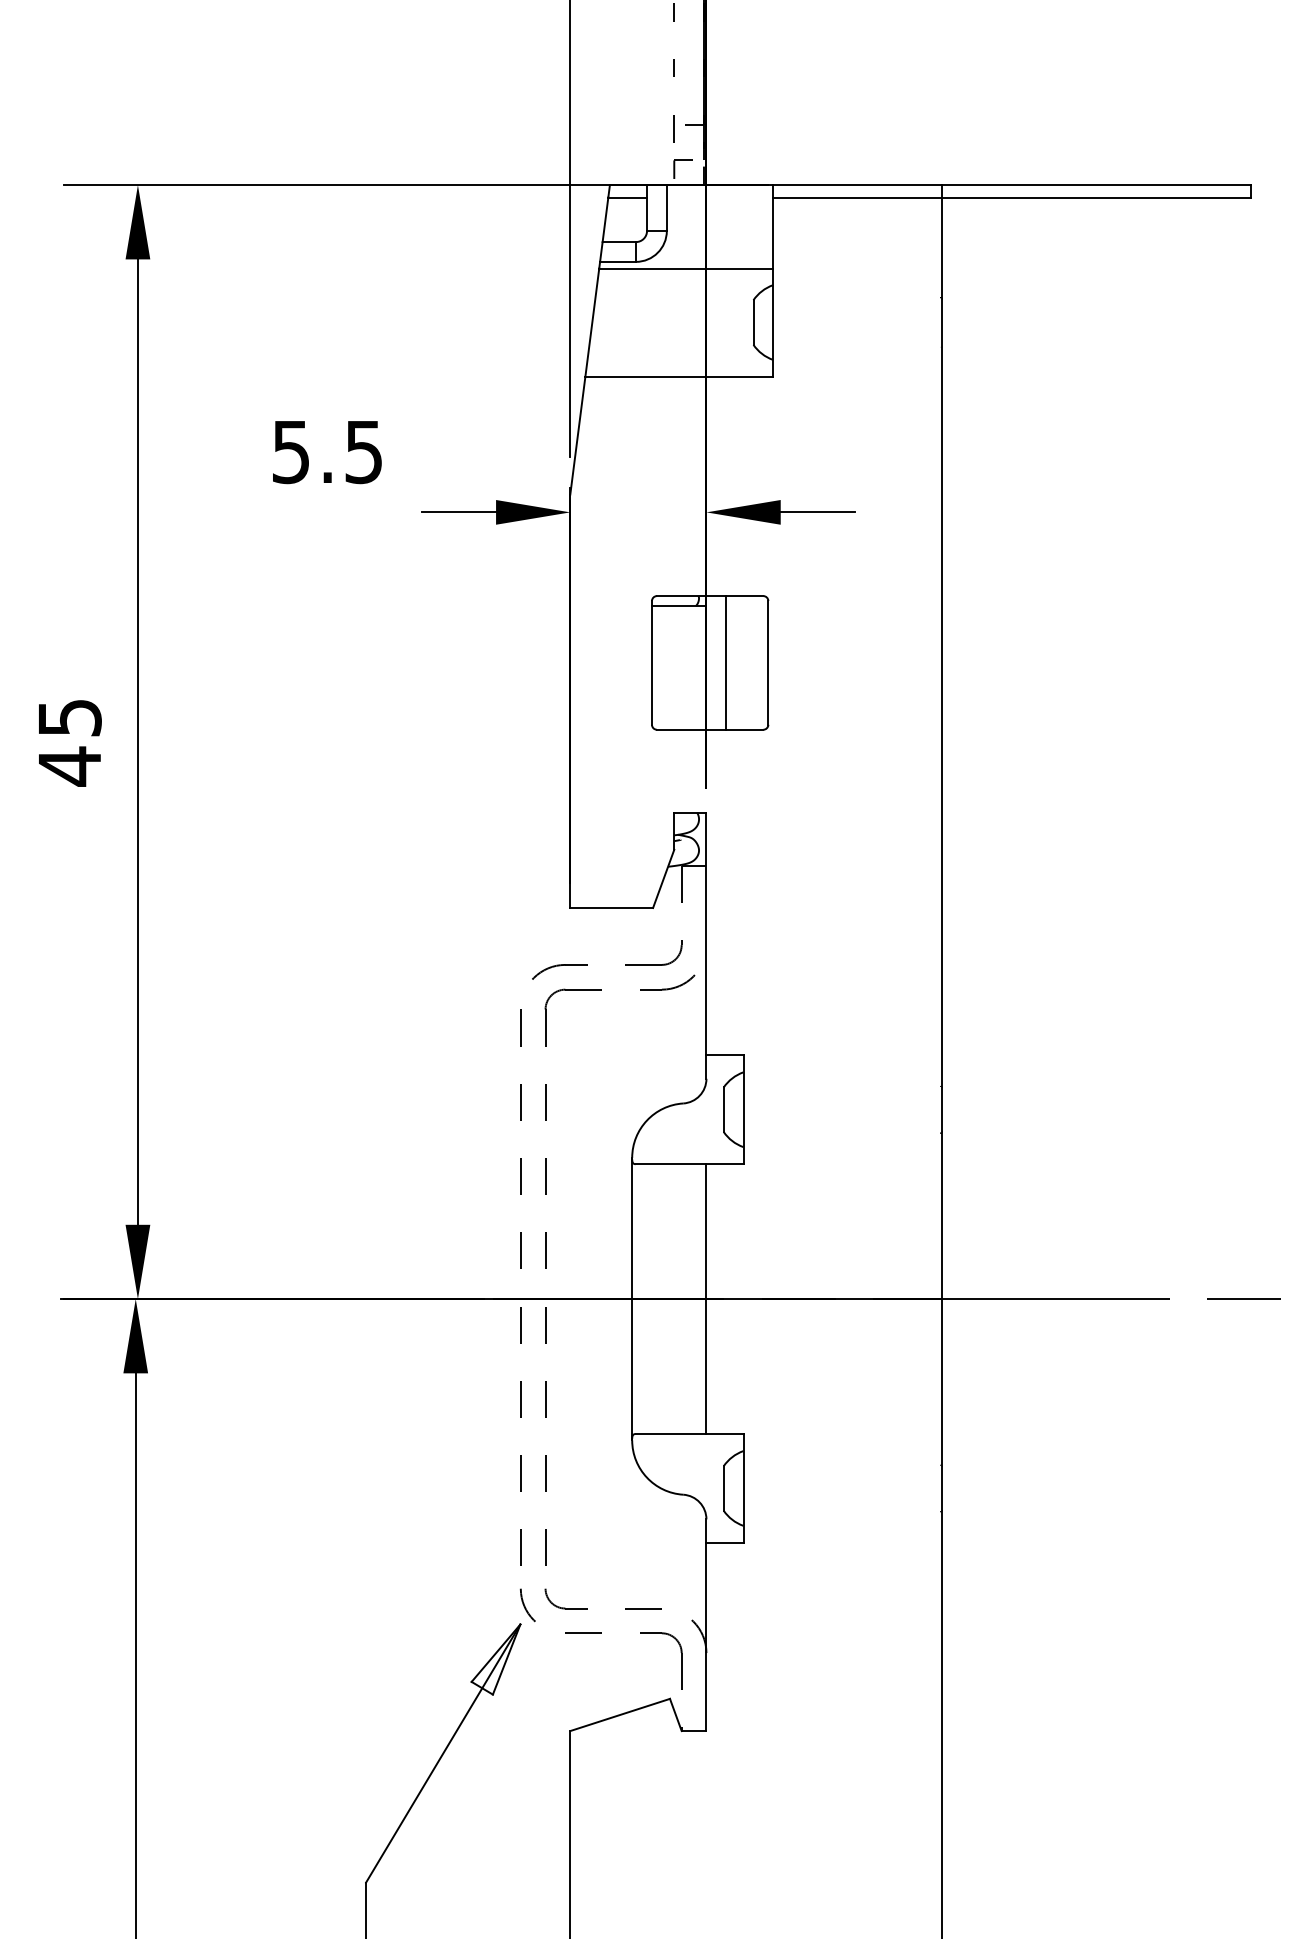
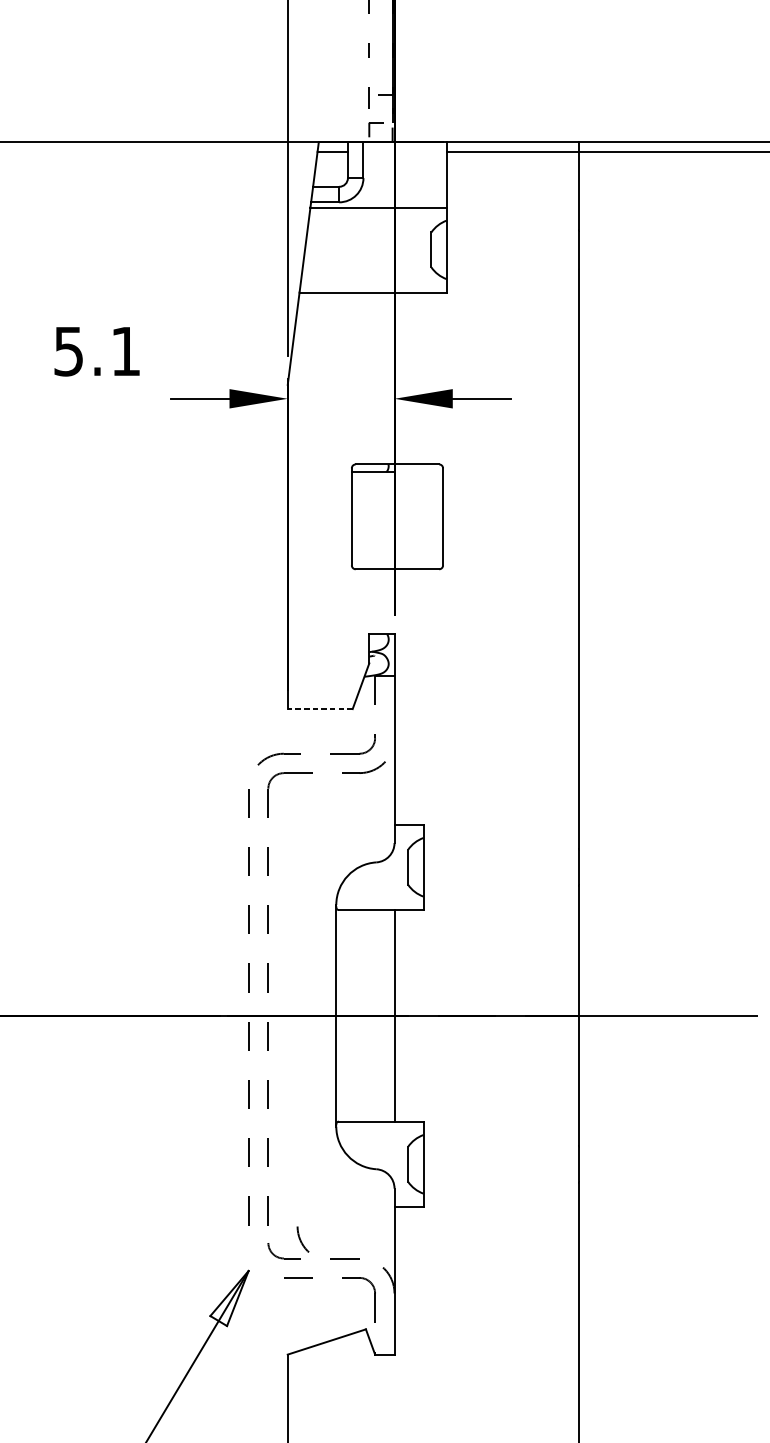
text: (363, 452) -> (125, 351), 5.5 -> 5.1
line: (726, 662) -> (410, 516), removed
line: (611, 907) -> (320, 708), solid -> dashed
arc: (525, 1605) -> (301, 1239), moved

